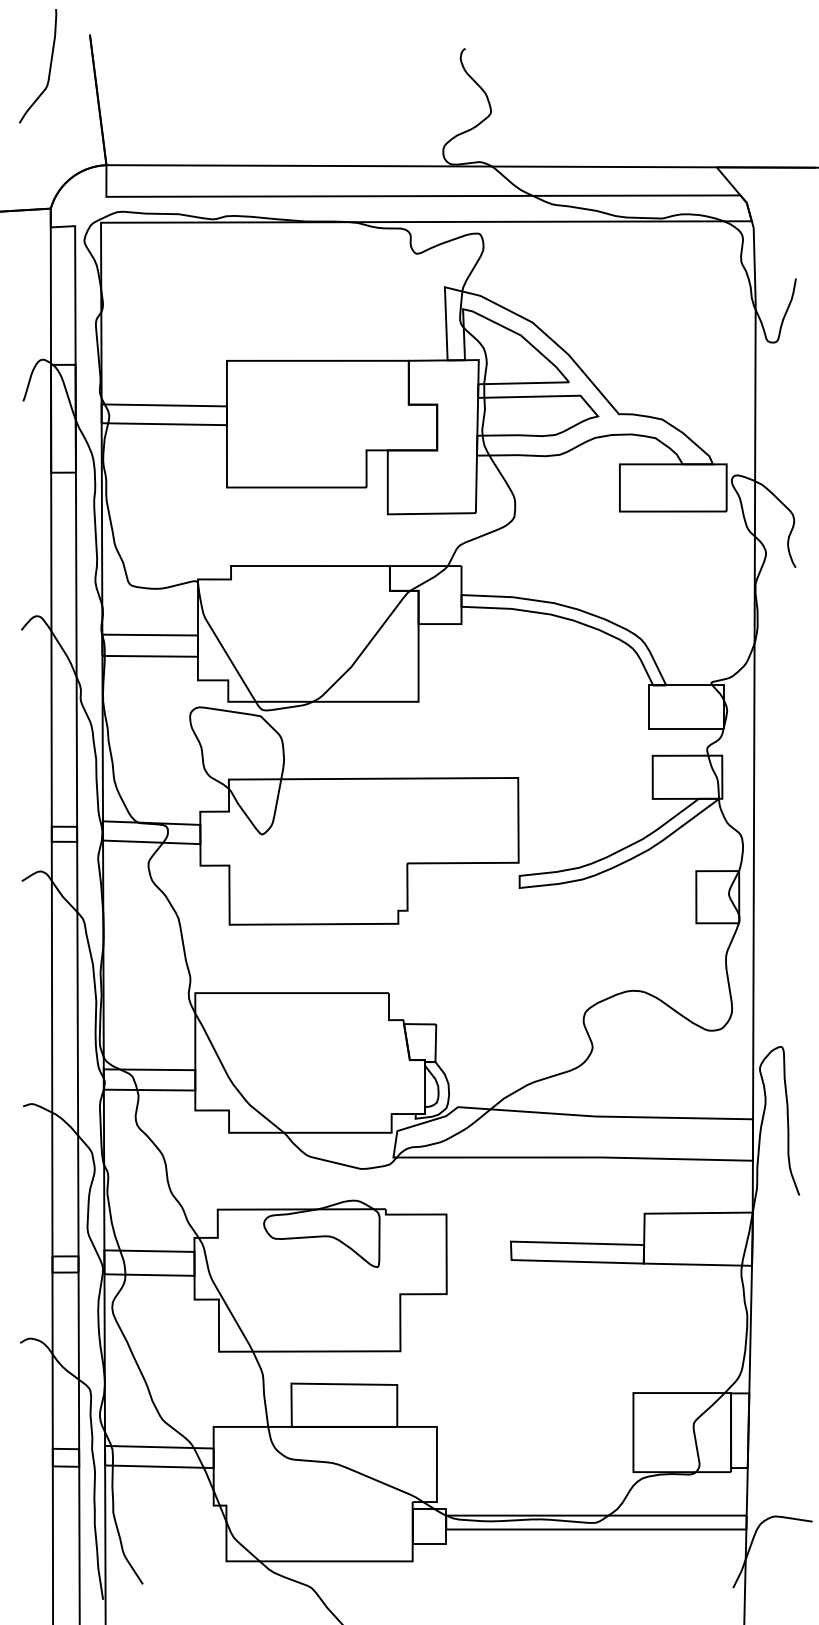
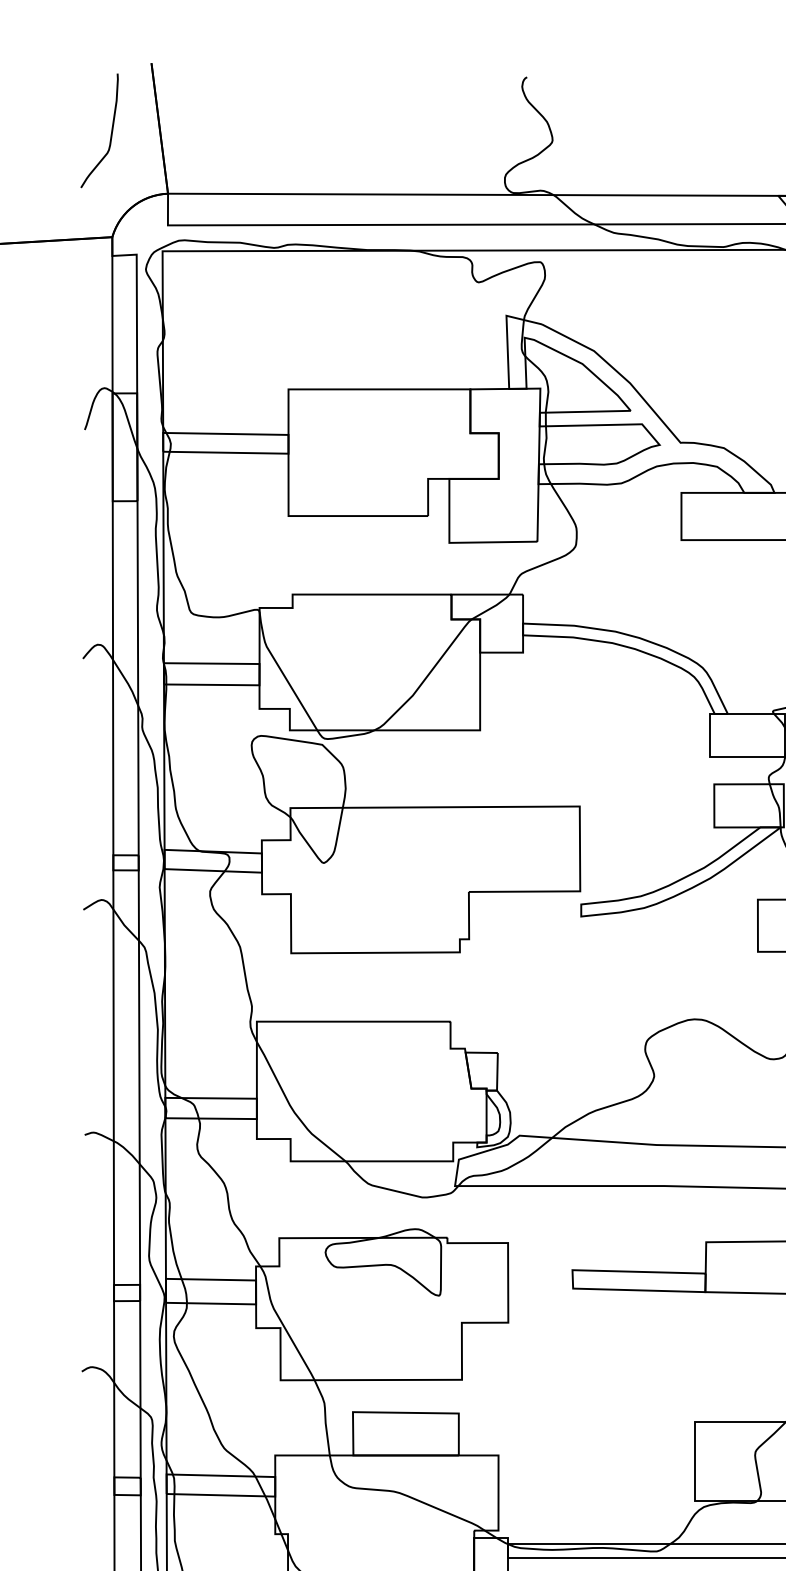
curve: (49, 66) -> (111, 131), moved

